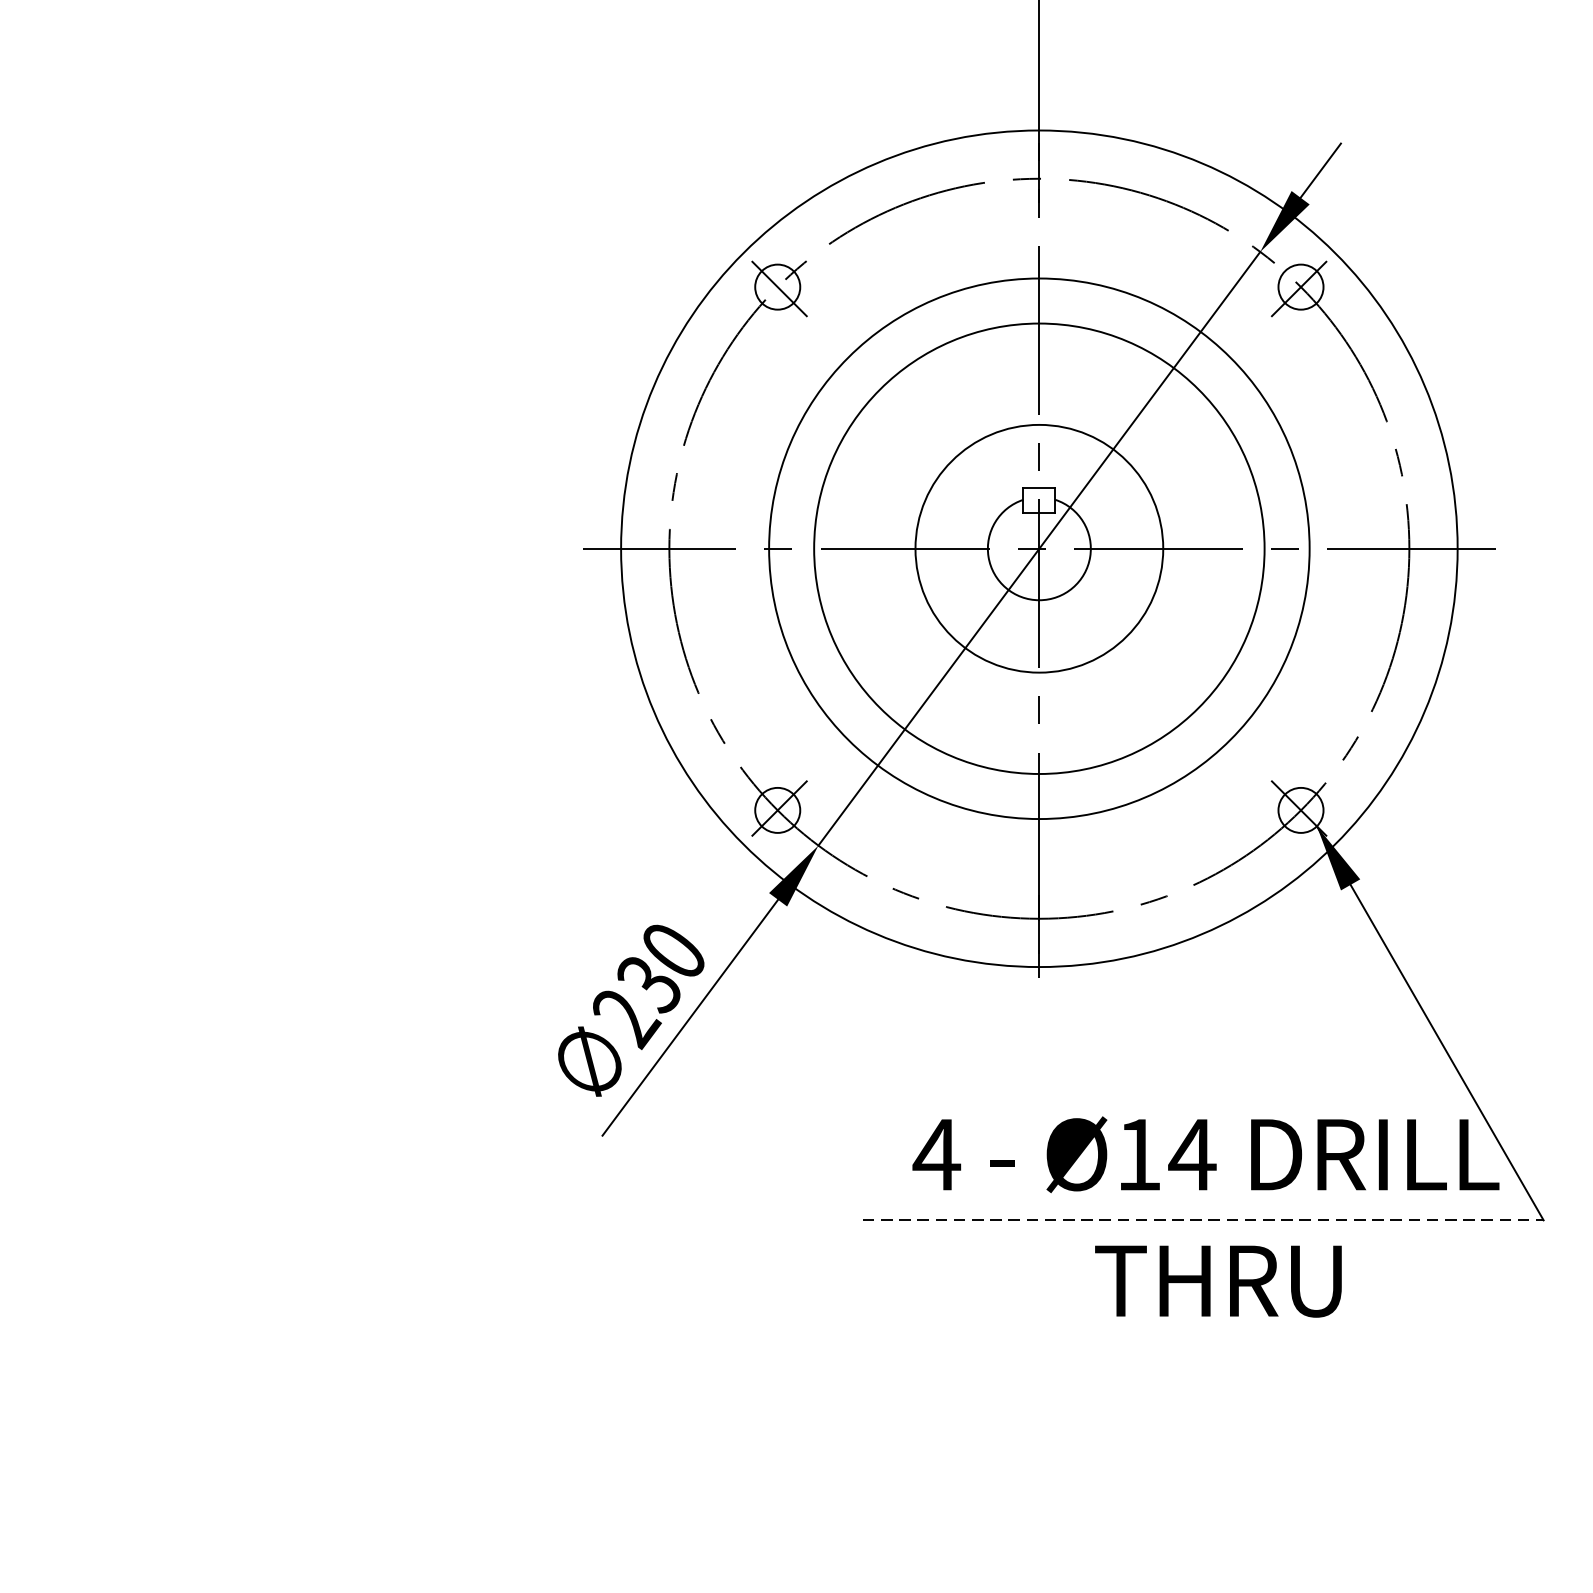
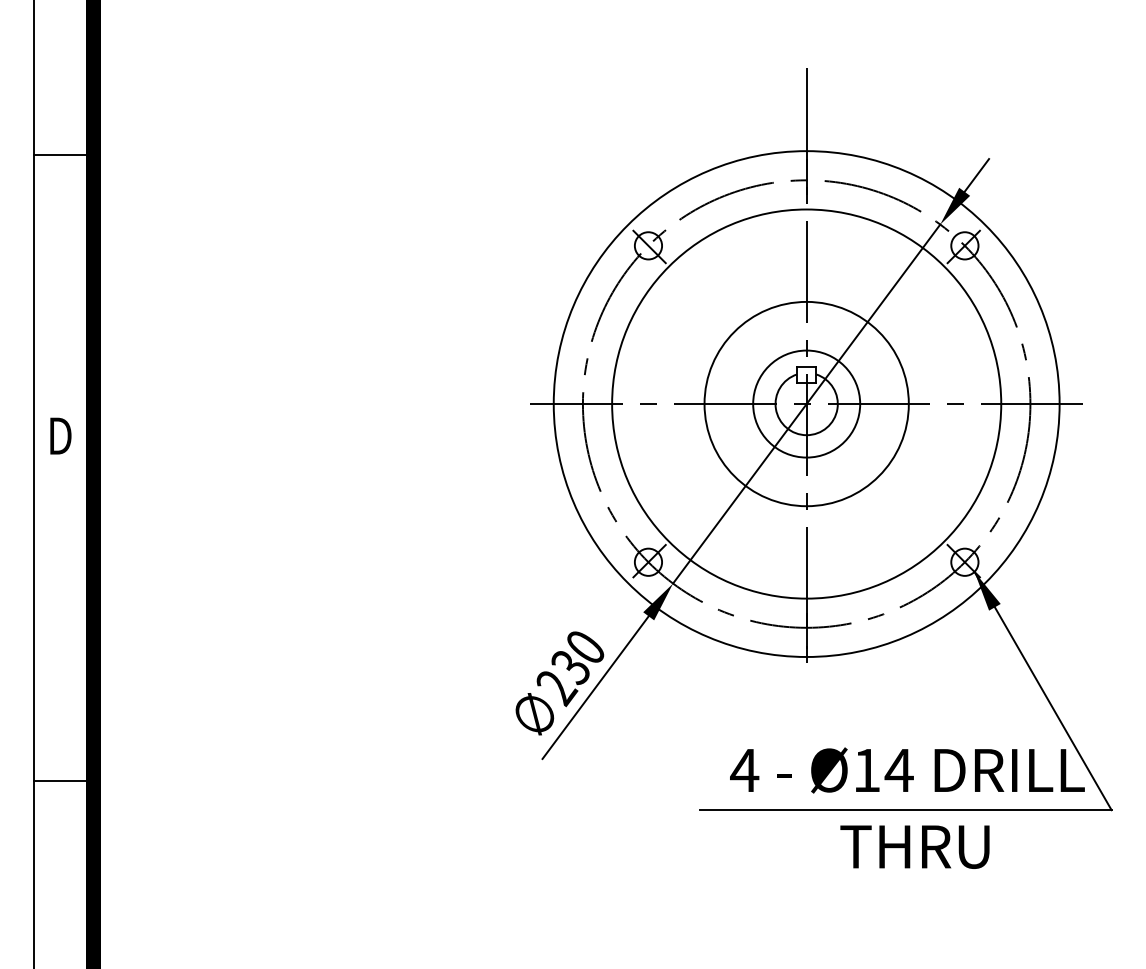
circle: (1039, 547) -> (806, 403), size x0.62
circle: (1039, 547) -> (806, 403), size x0.71
circle: (1039, 547) -> (806, 403), size x1.43
line: (1202, 1220) -> (905, 810), dashed -> solid

